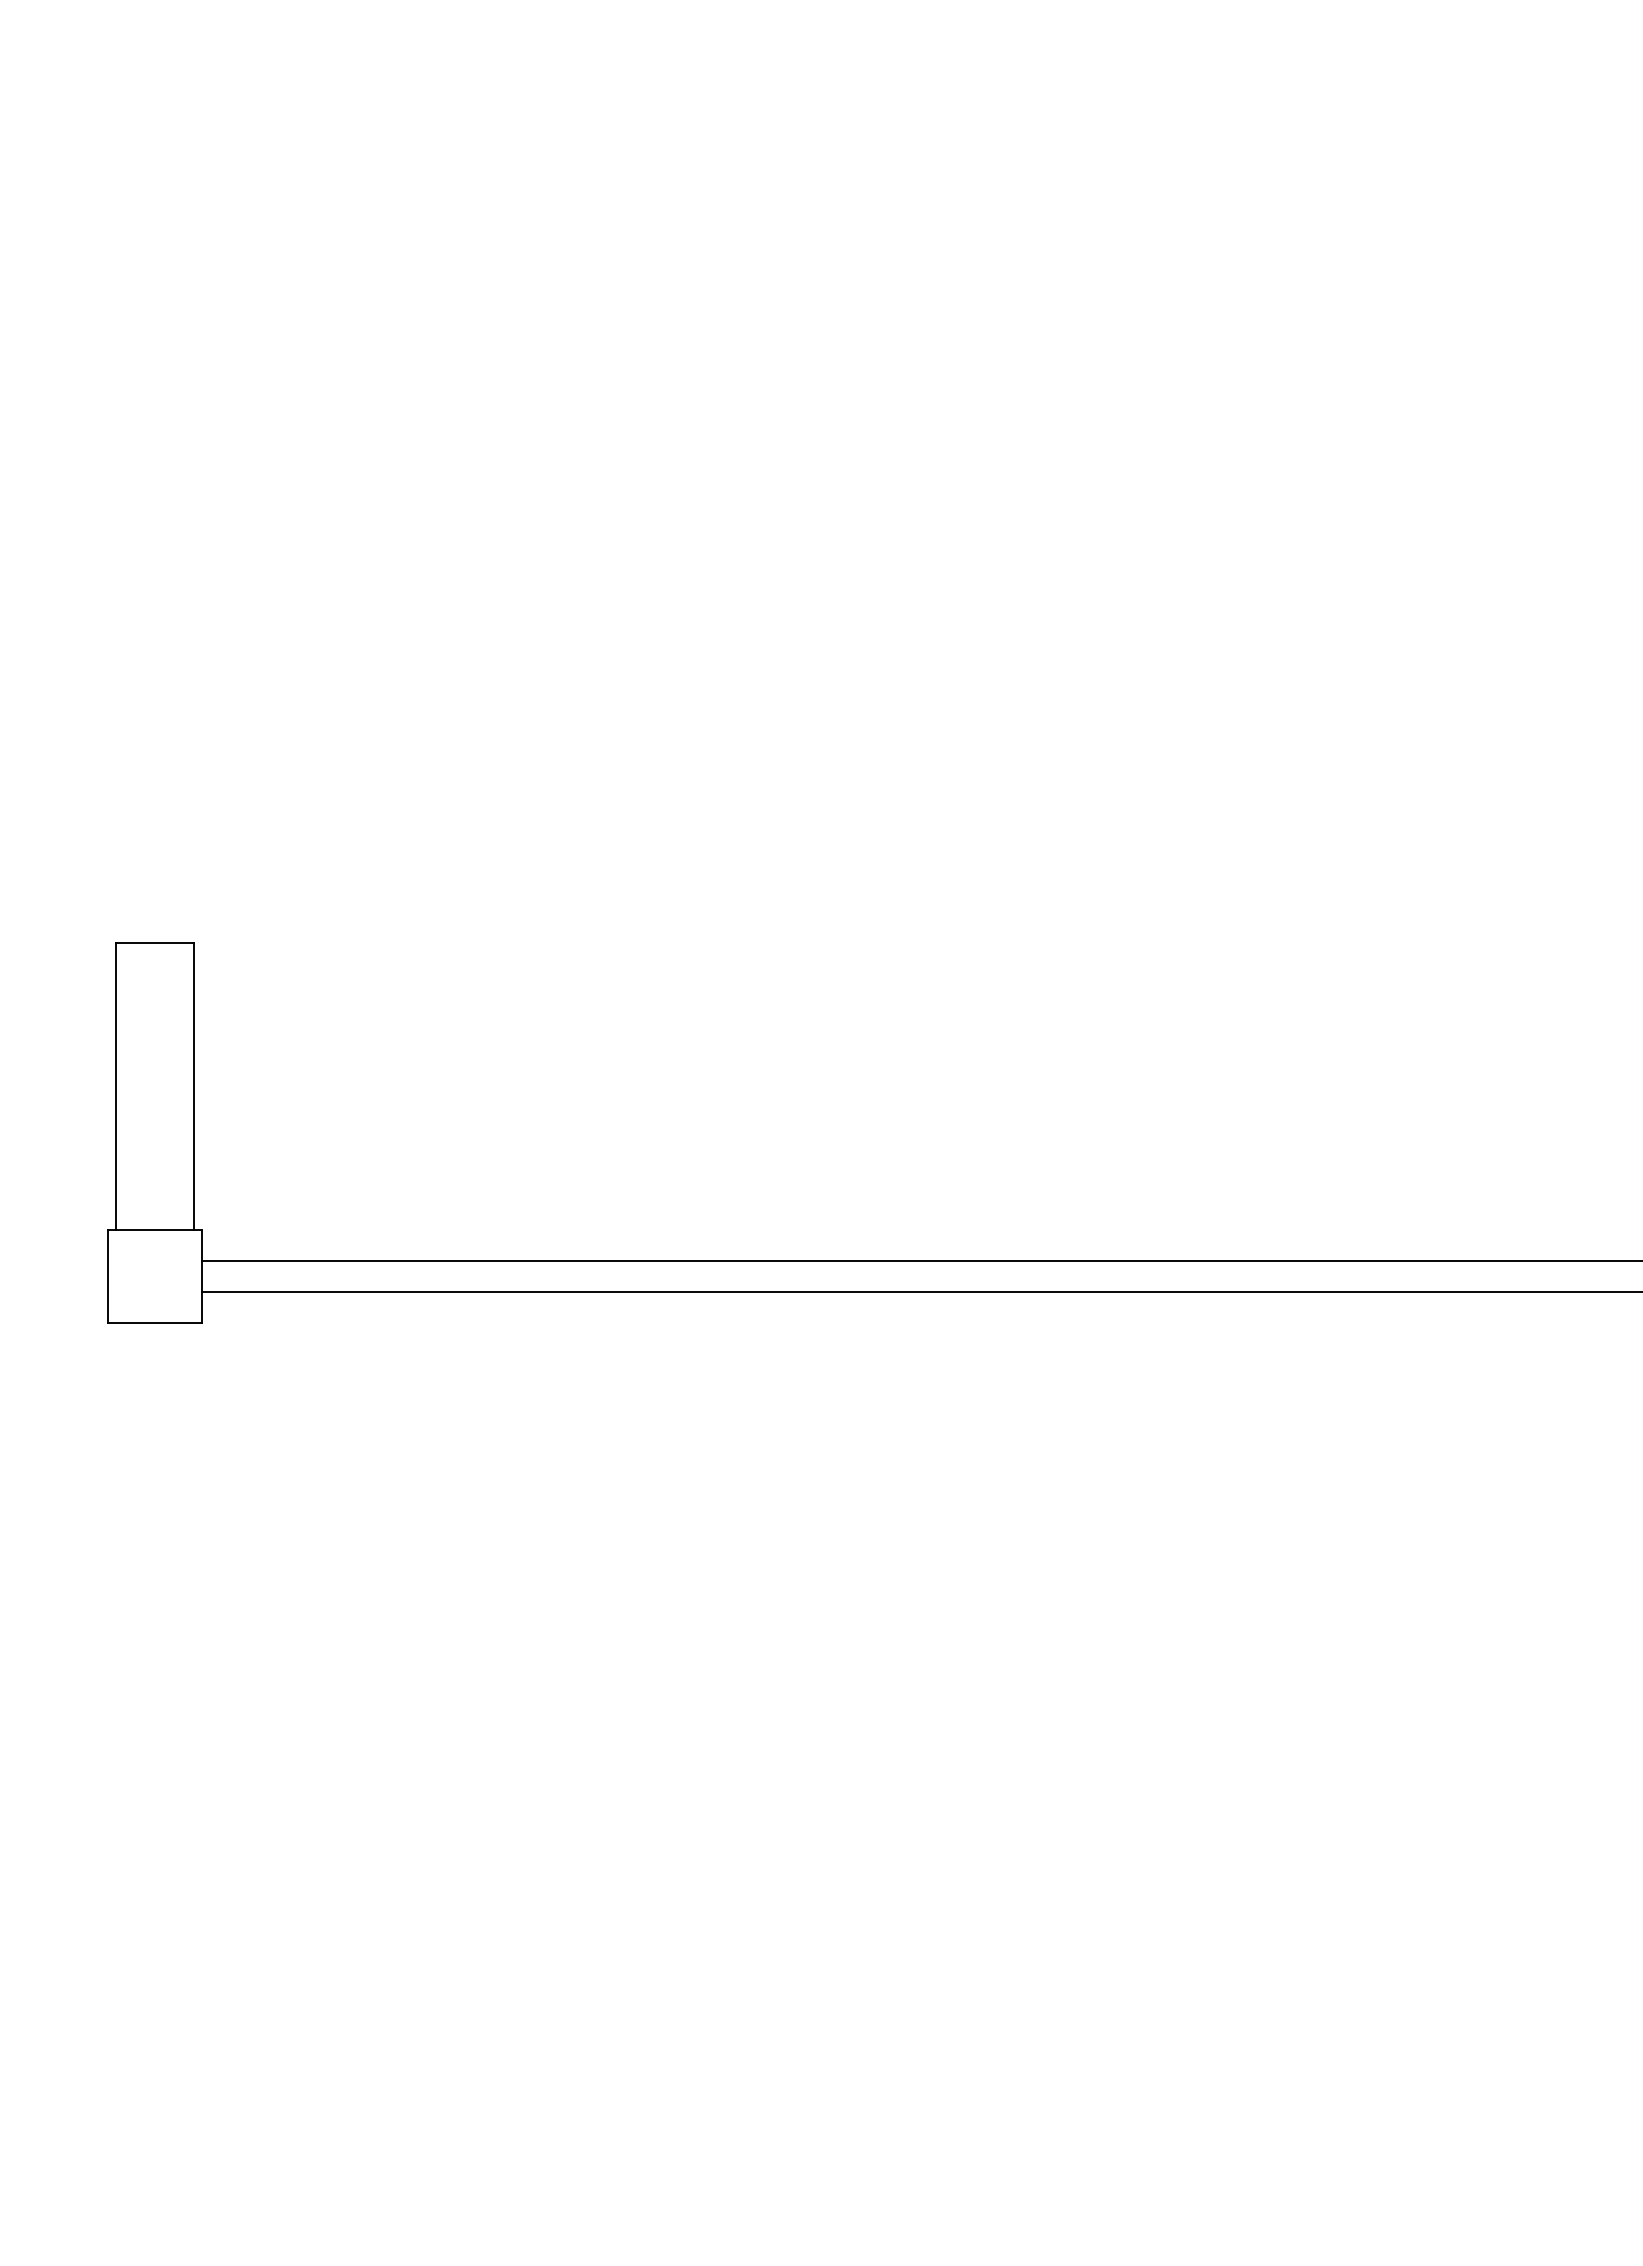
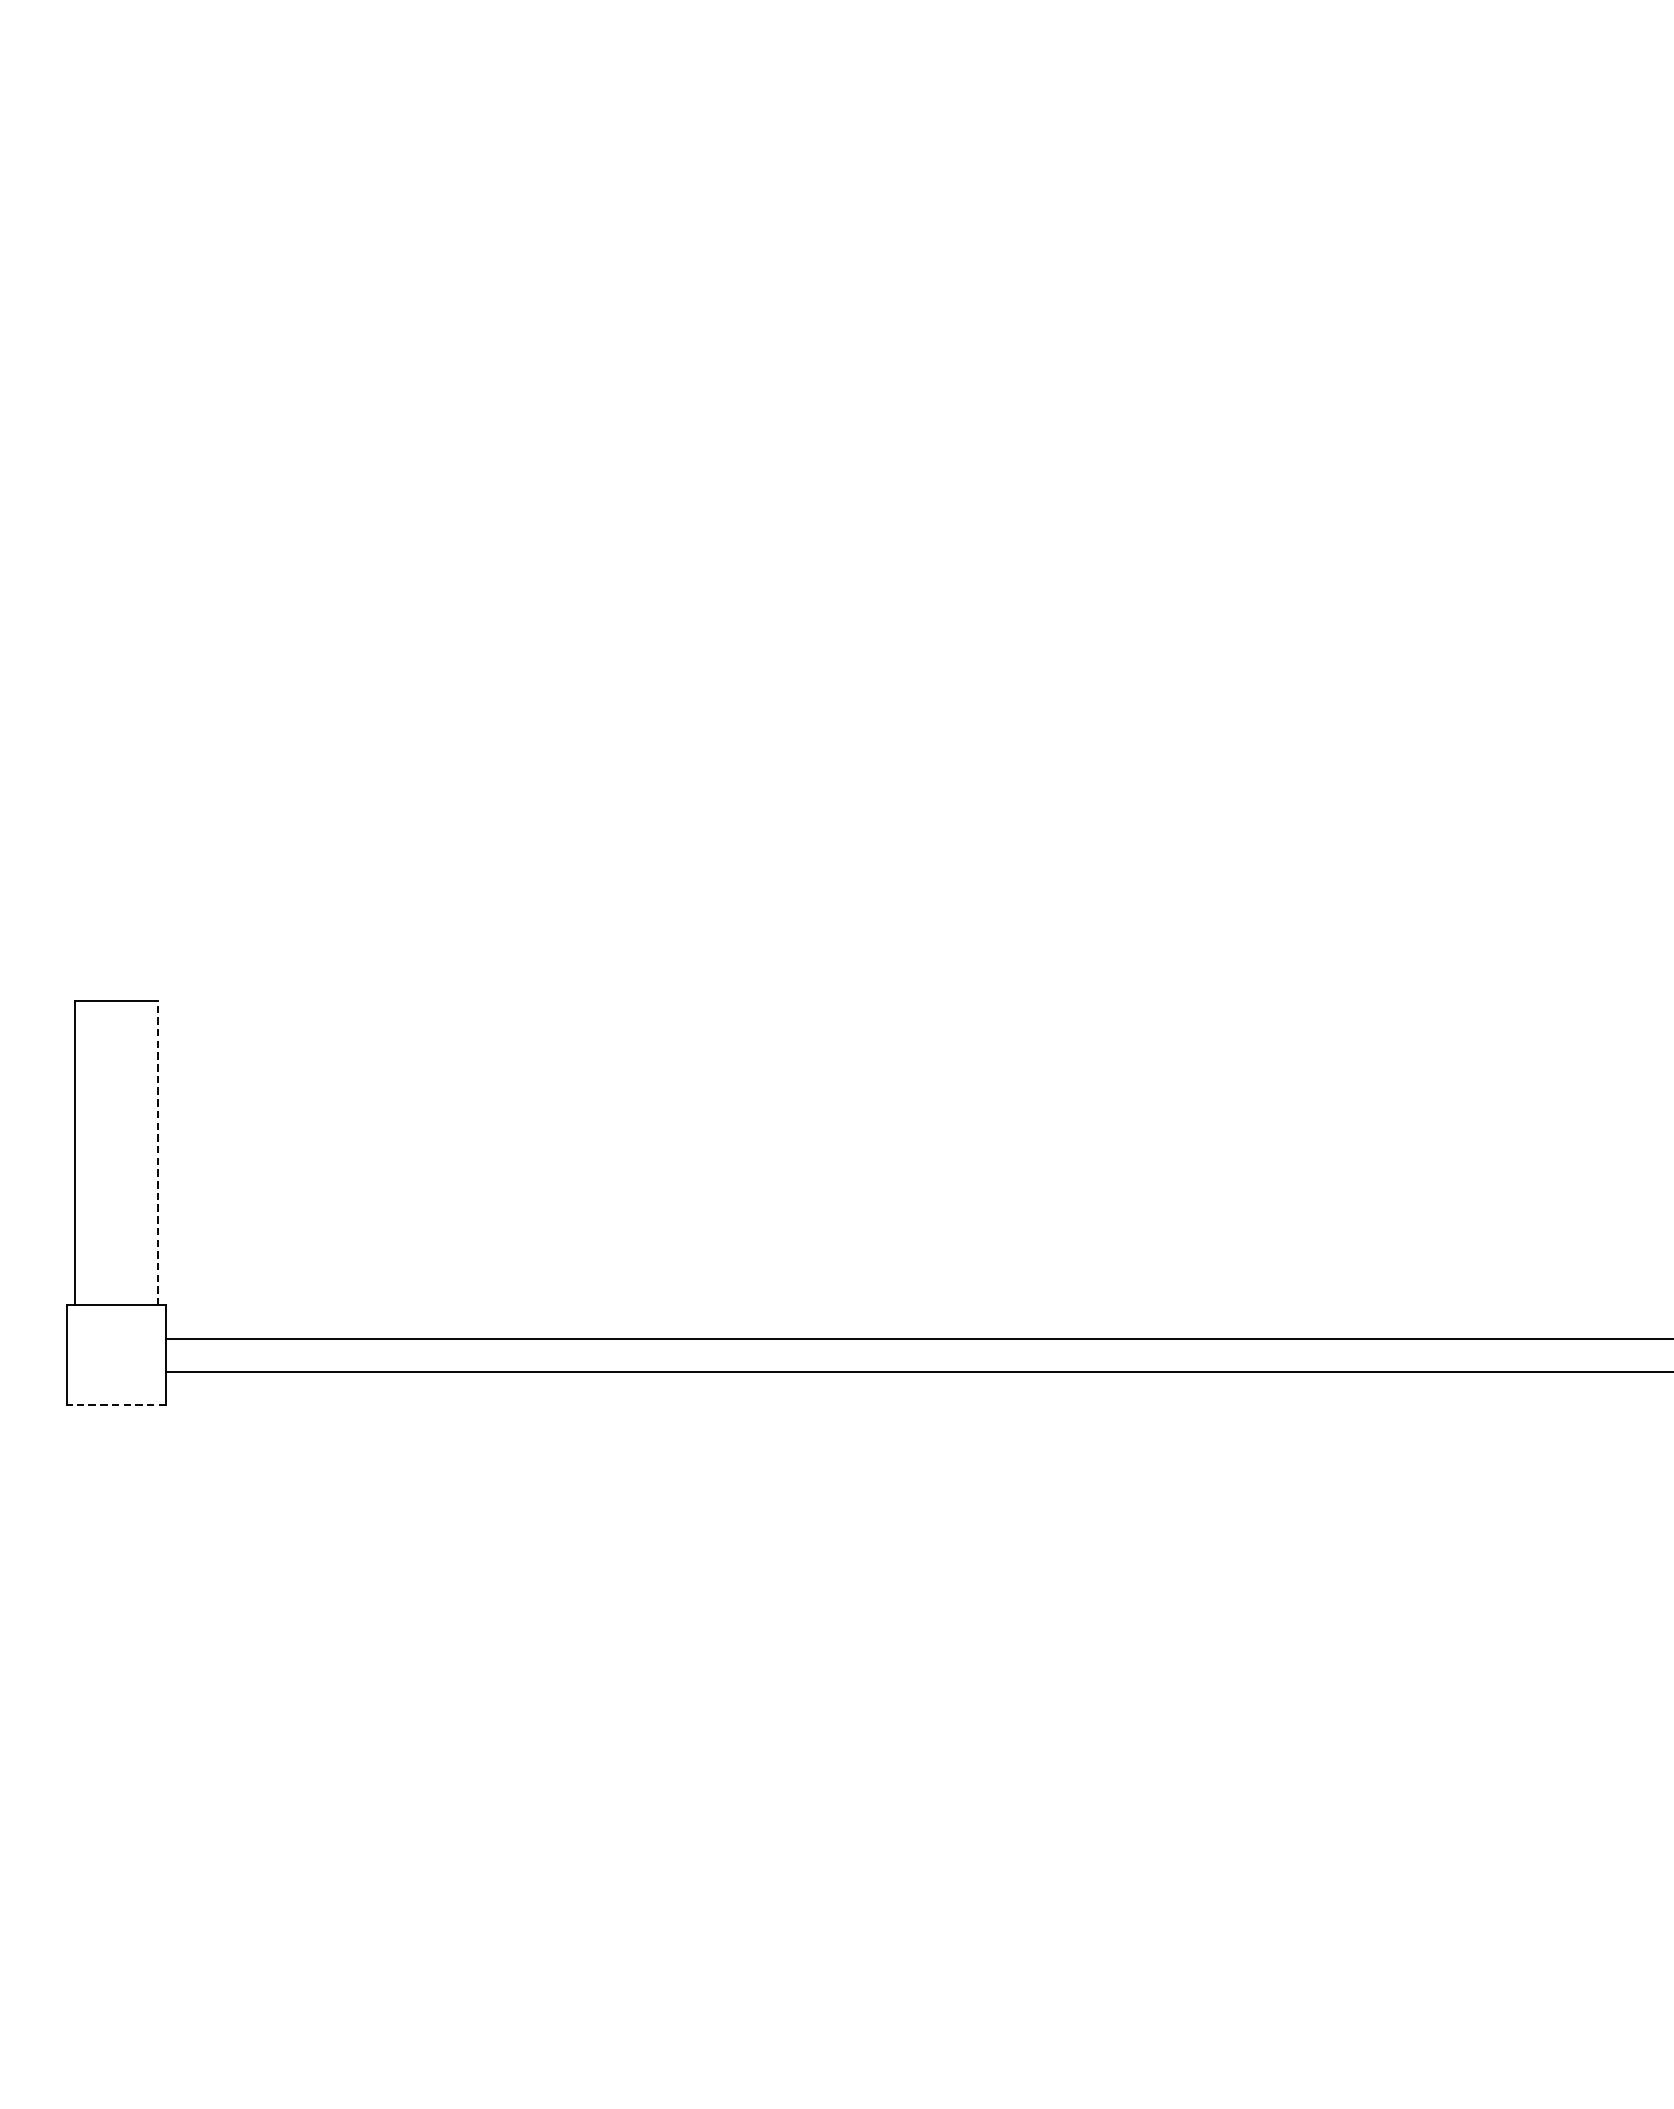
line: (194, 1085) -> (158, 1152), solid -> dashed
line: (155, 1323) -> (116, 1405), solid -> dashed

